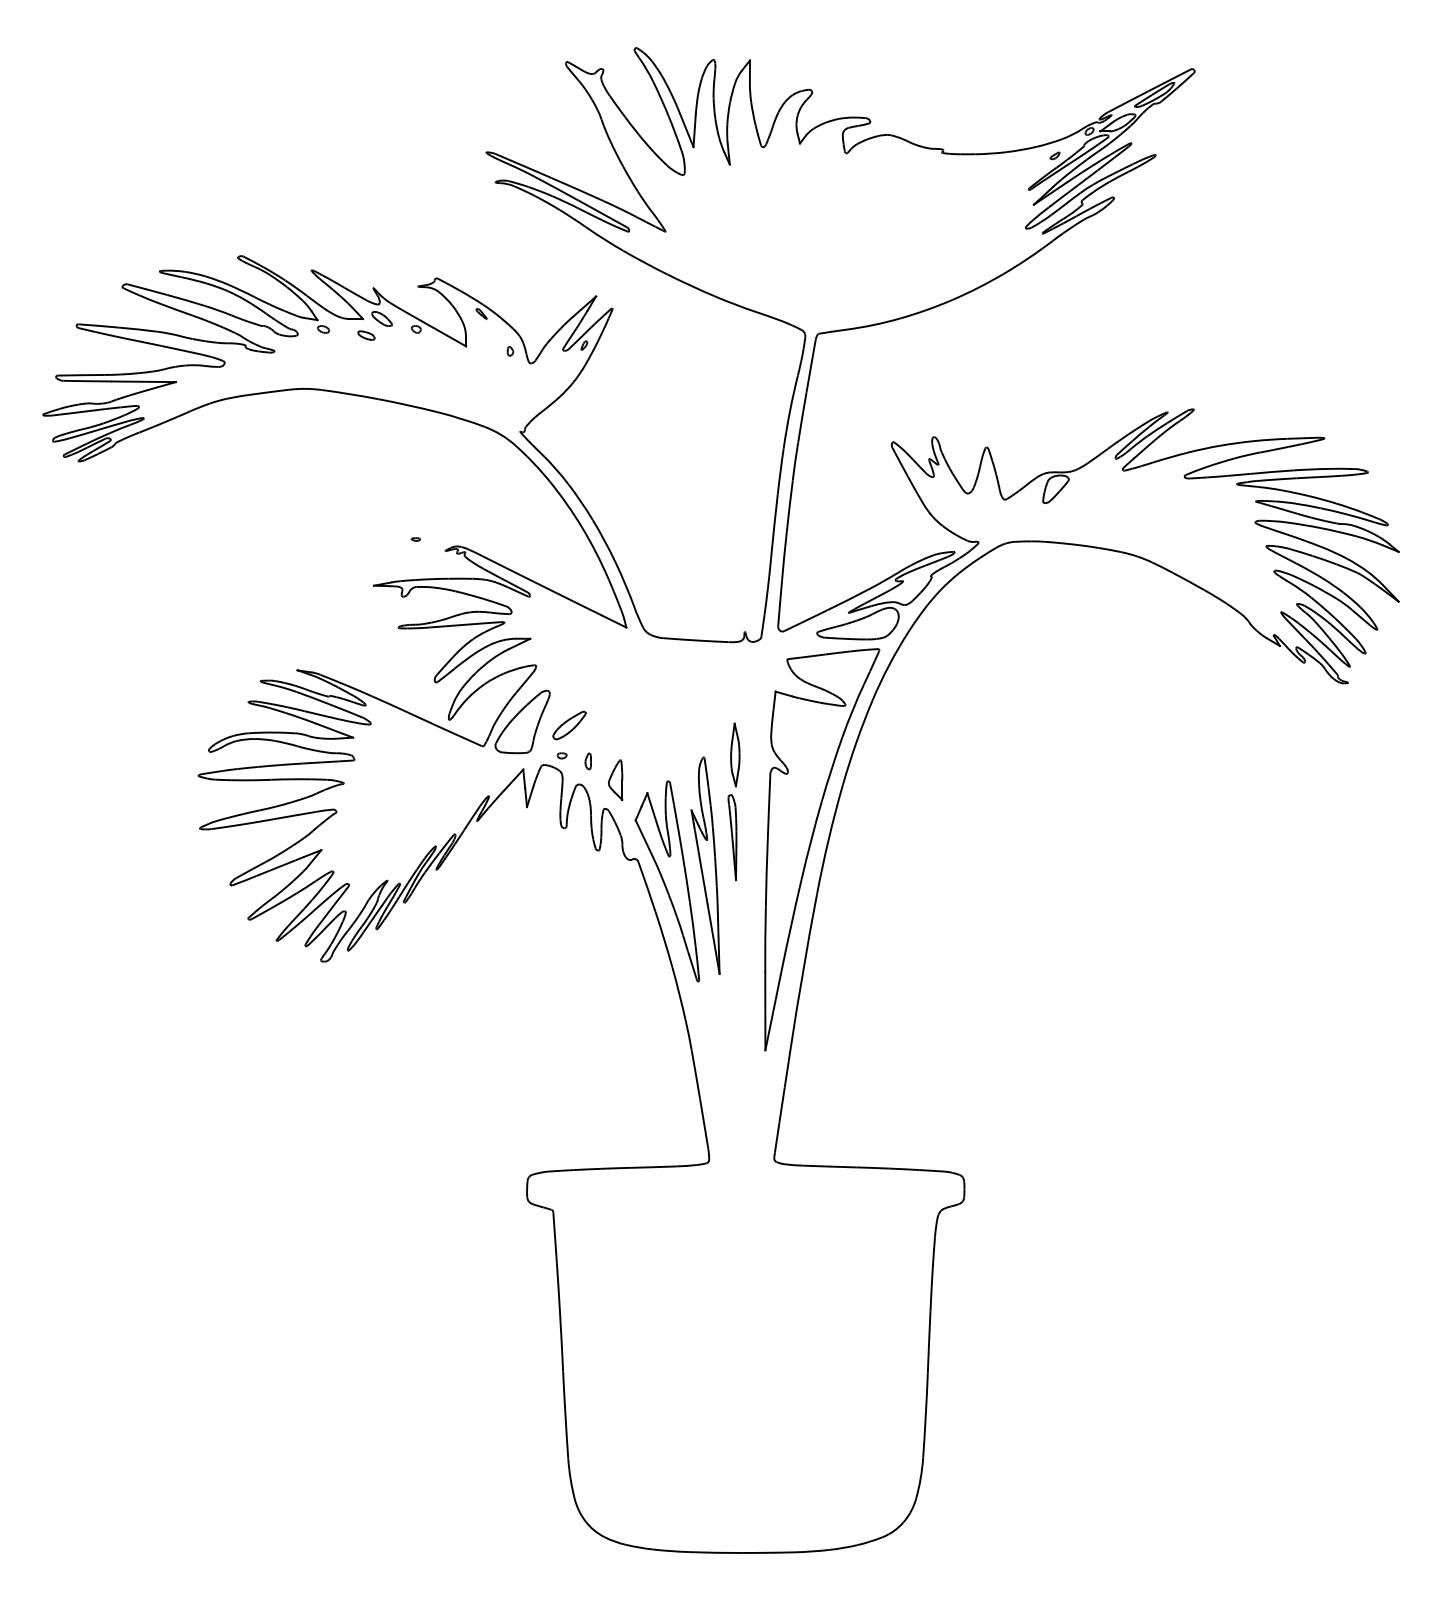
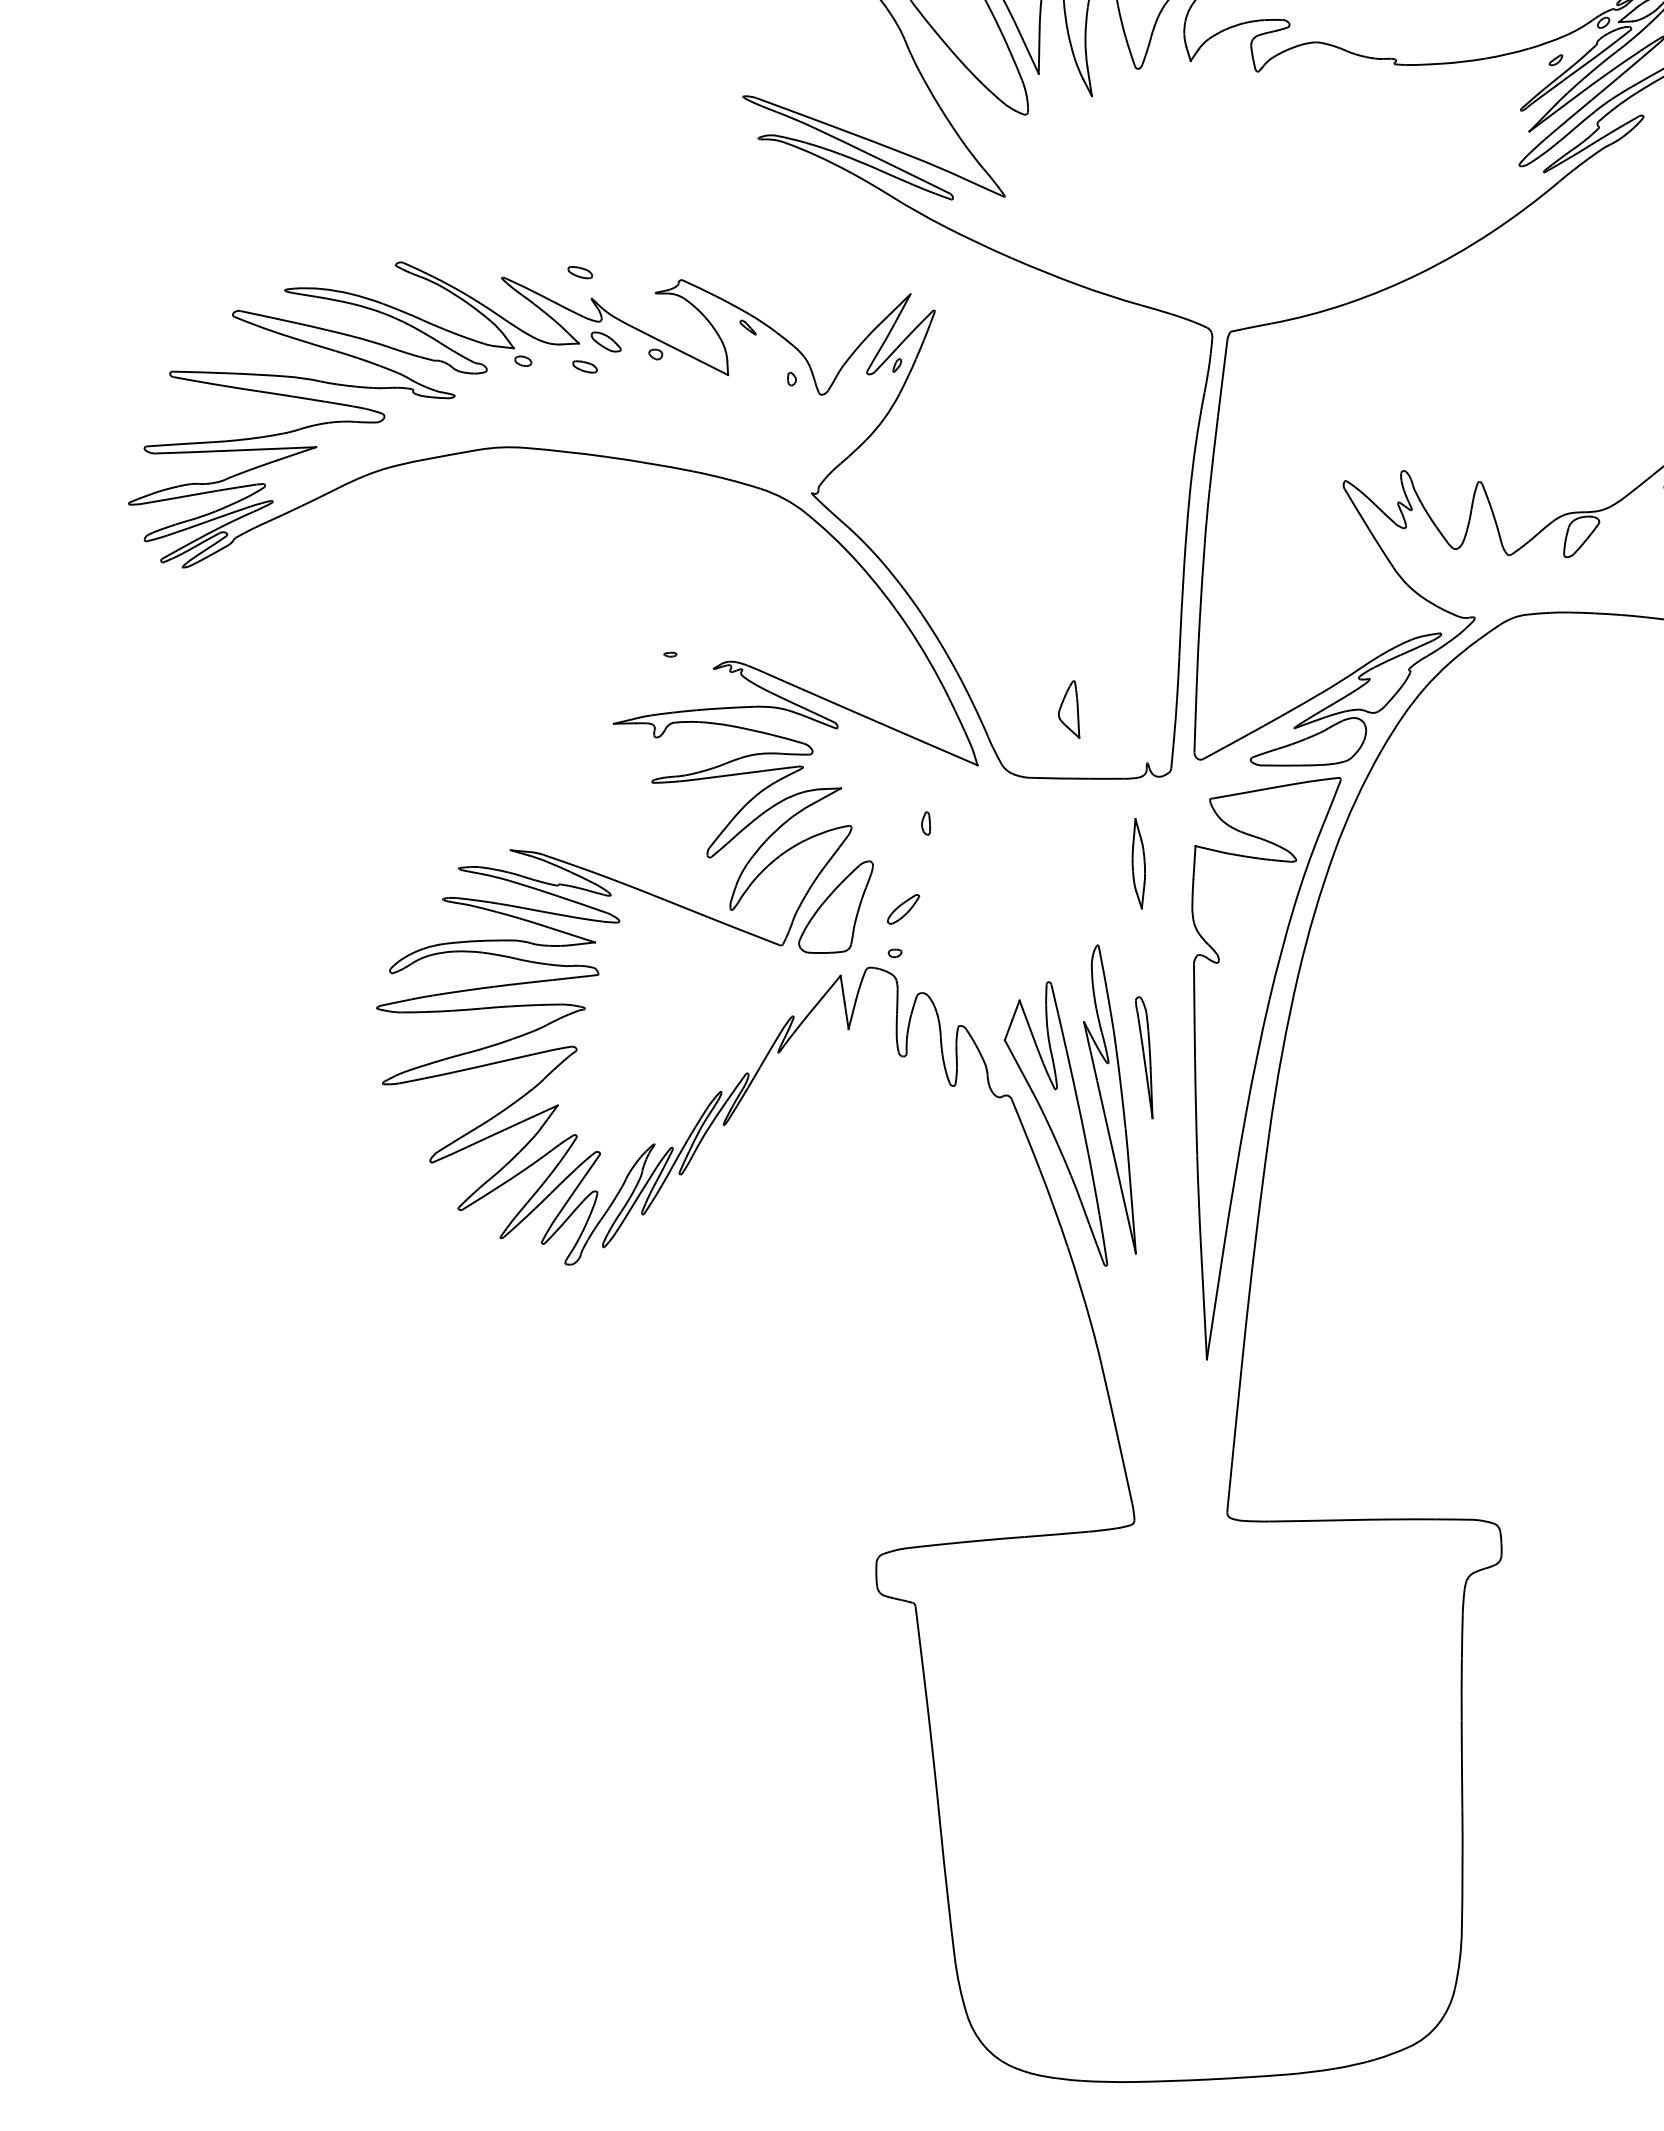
part: (366, 269) -> (580, 272), added
part: (569, 725) -> (903, 909), size x0.7
part: (735, 754) -> (1138, 863), moved
part: (587, 761) -> (924, 823), moved
part: (615, 779) -> (1068, 709), moved

